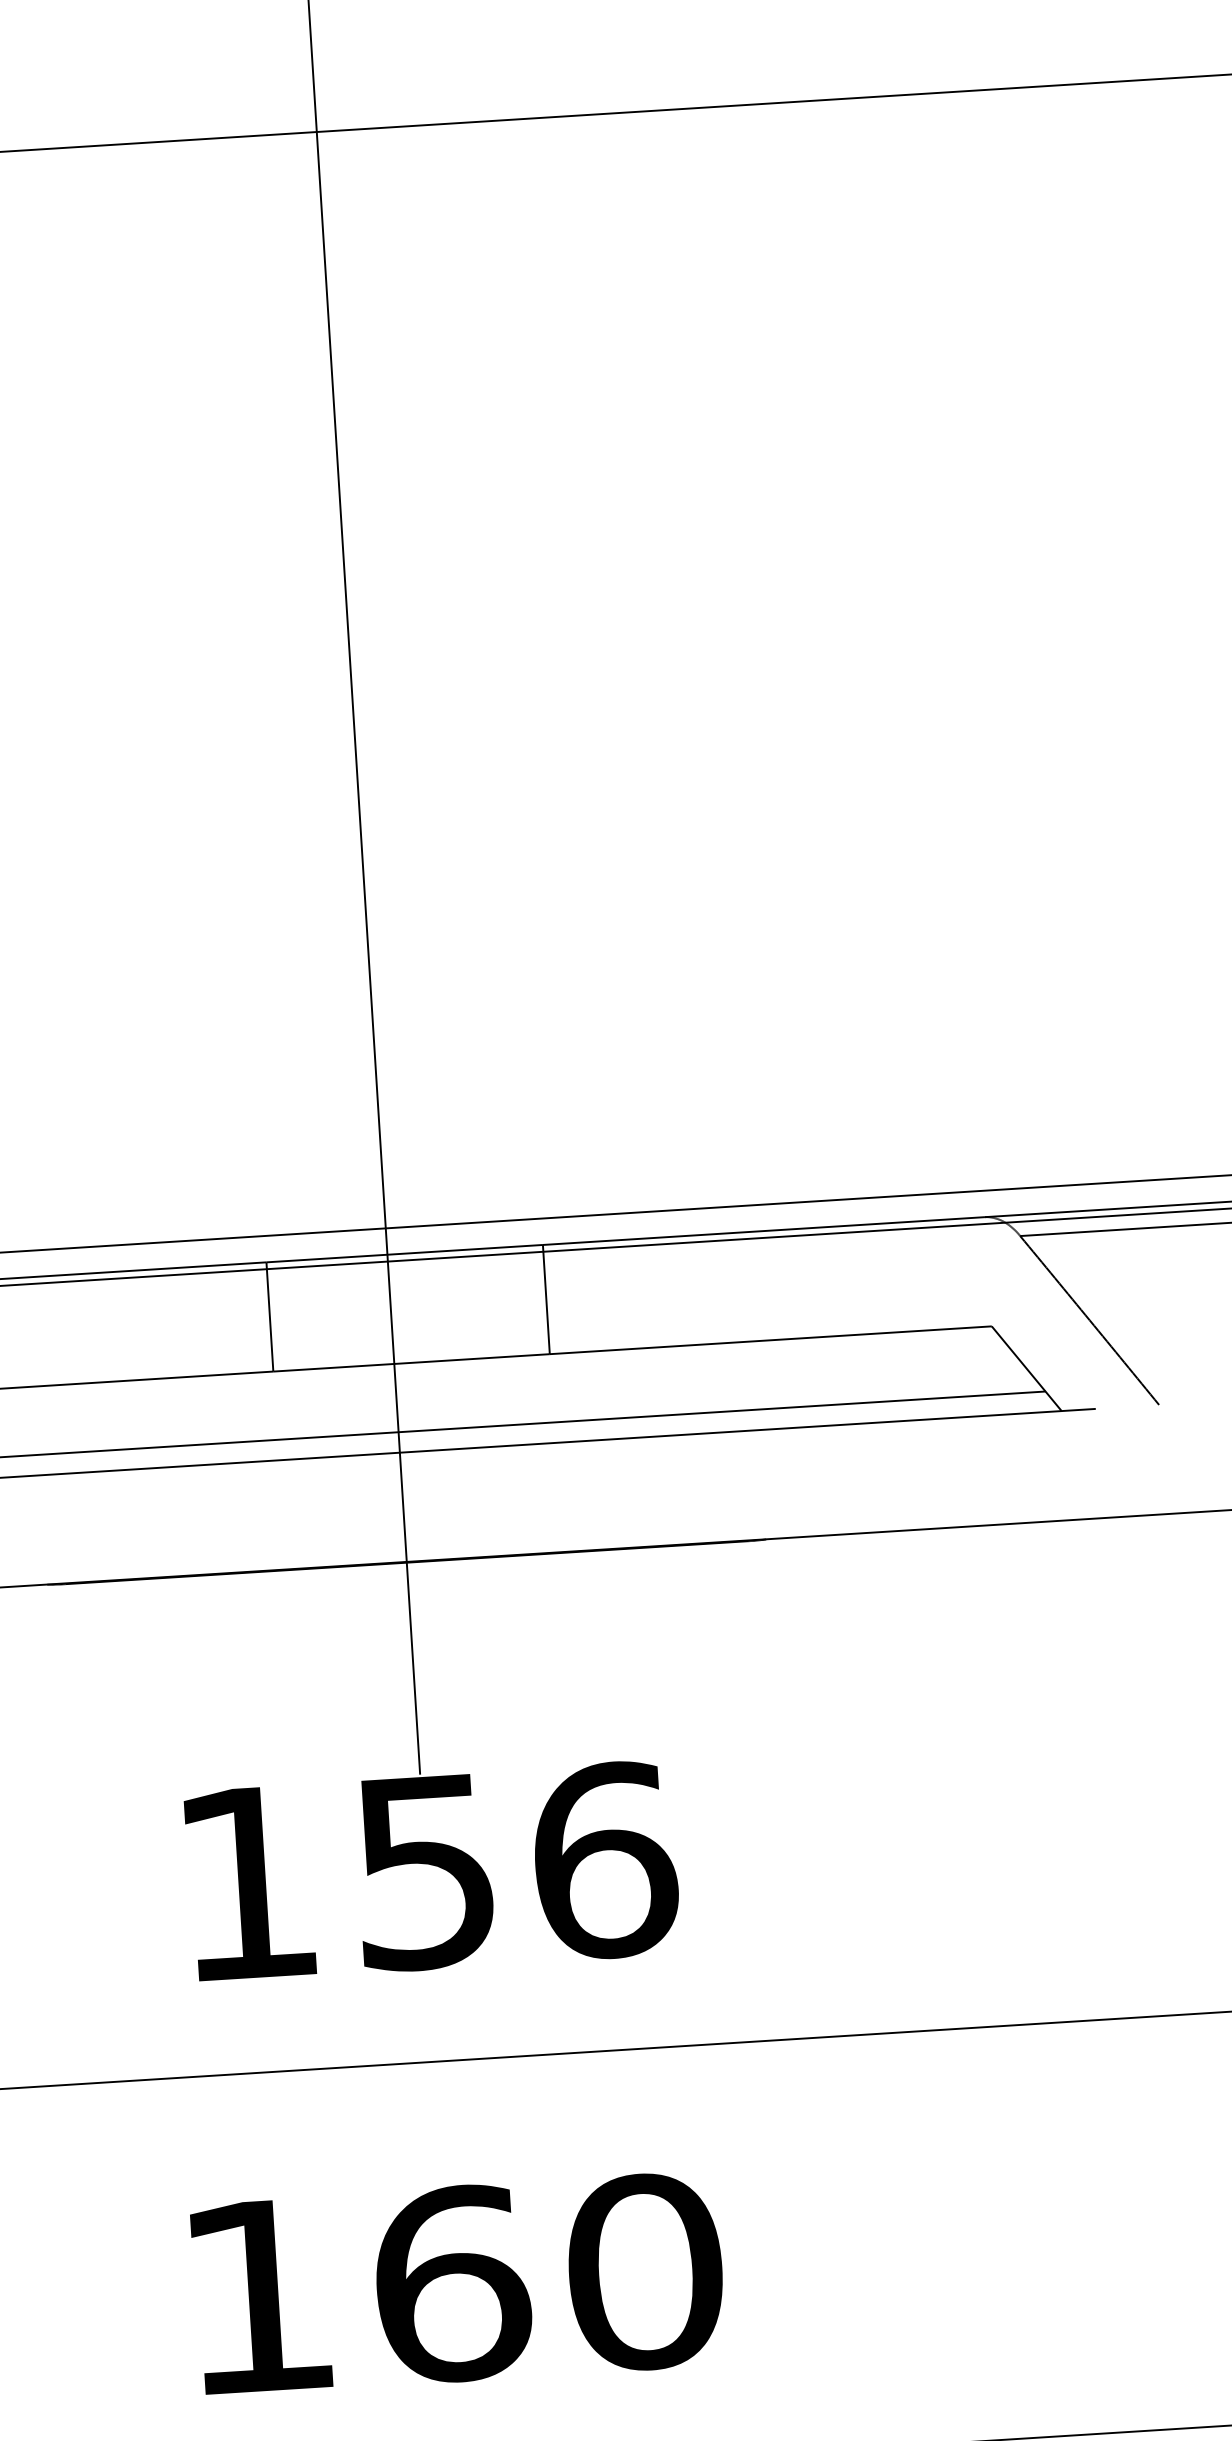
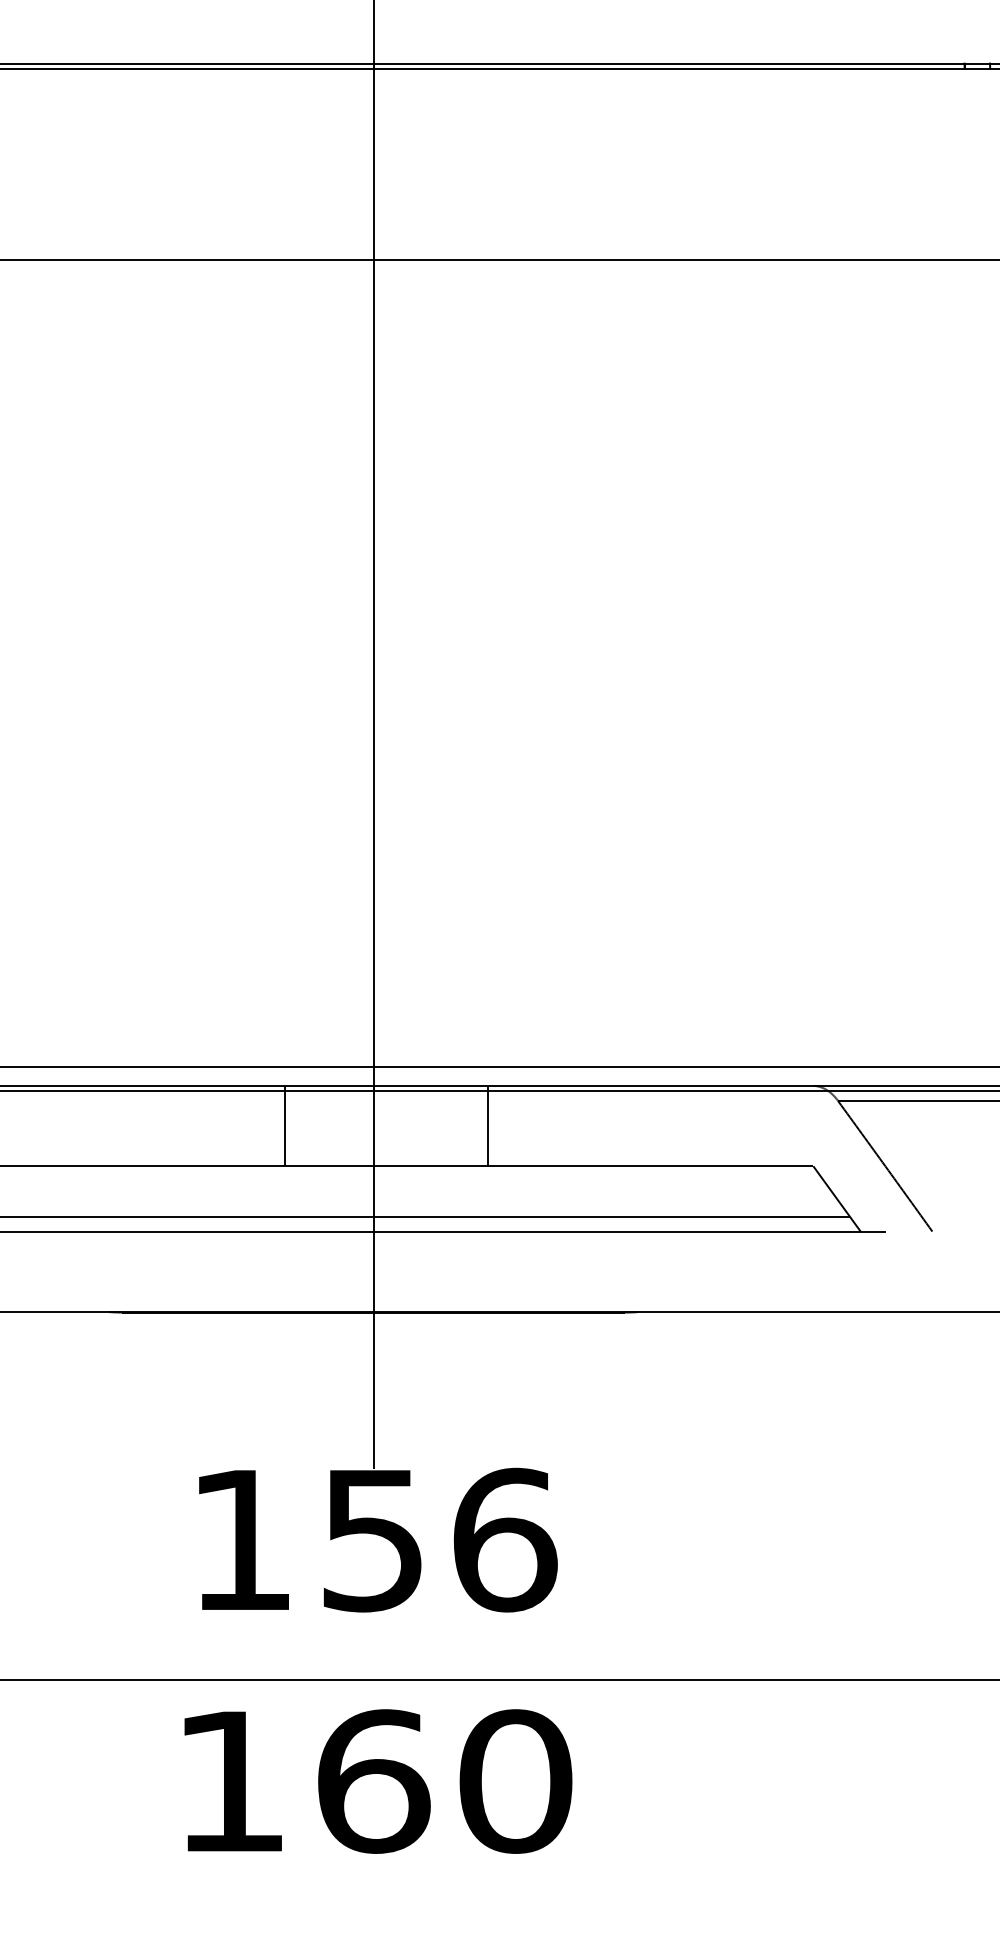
text: (458, 2283) -> (378, 1781), moved

